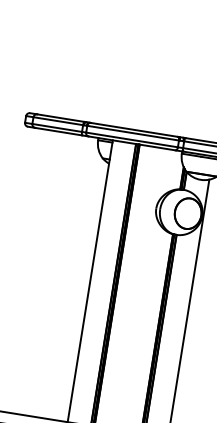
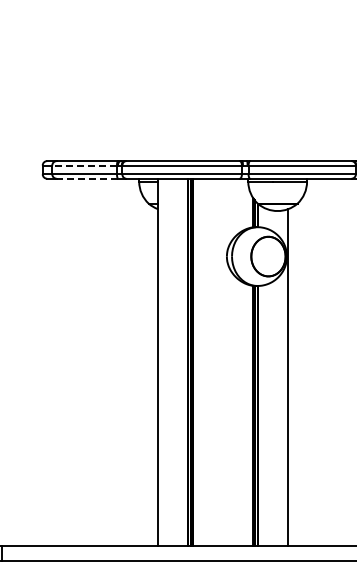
line: (58, 121) -> (84, 165), solid -> dashed
line: (58, 131) -> (87, 178), solid -> dashed

